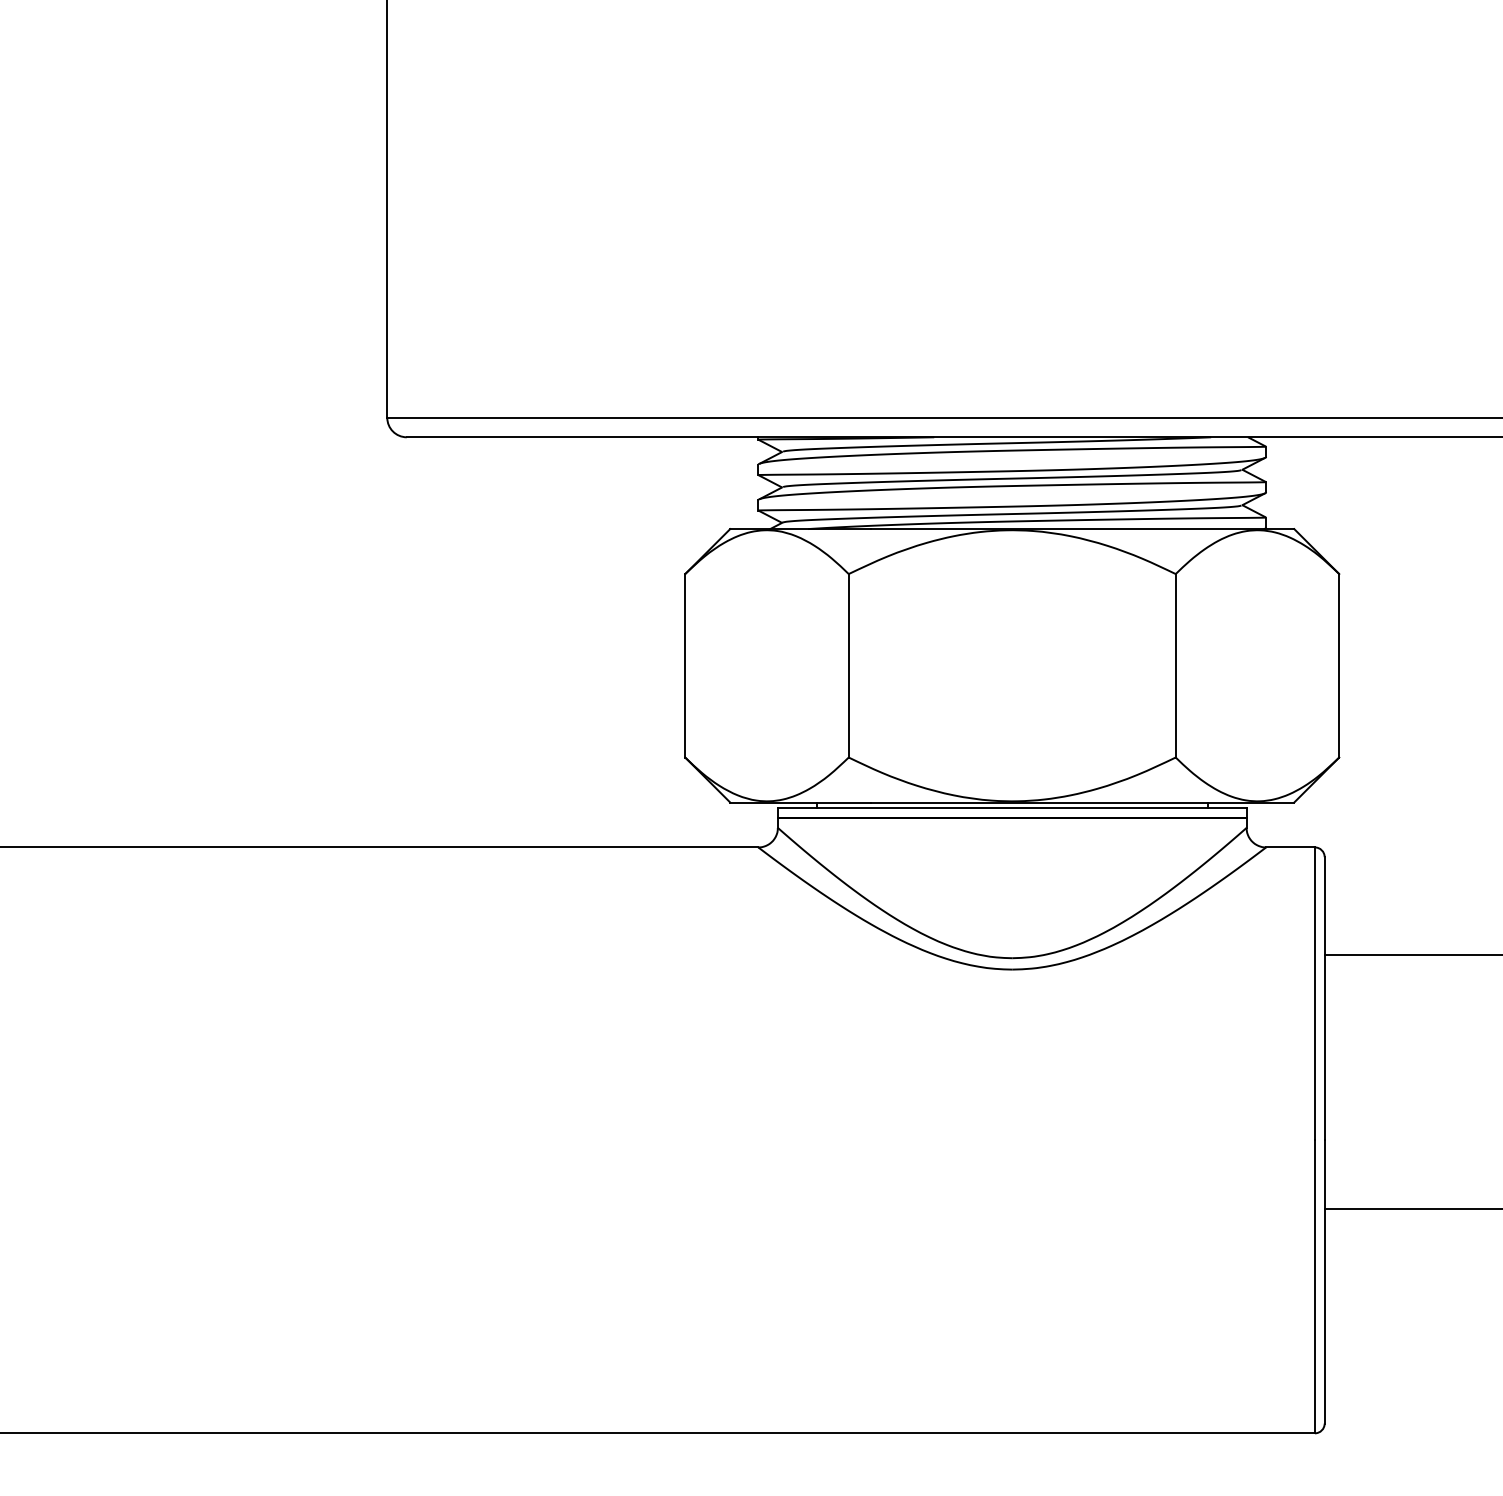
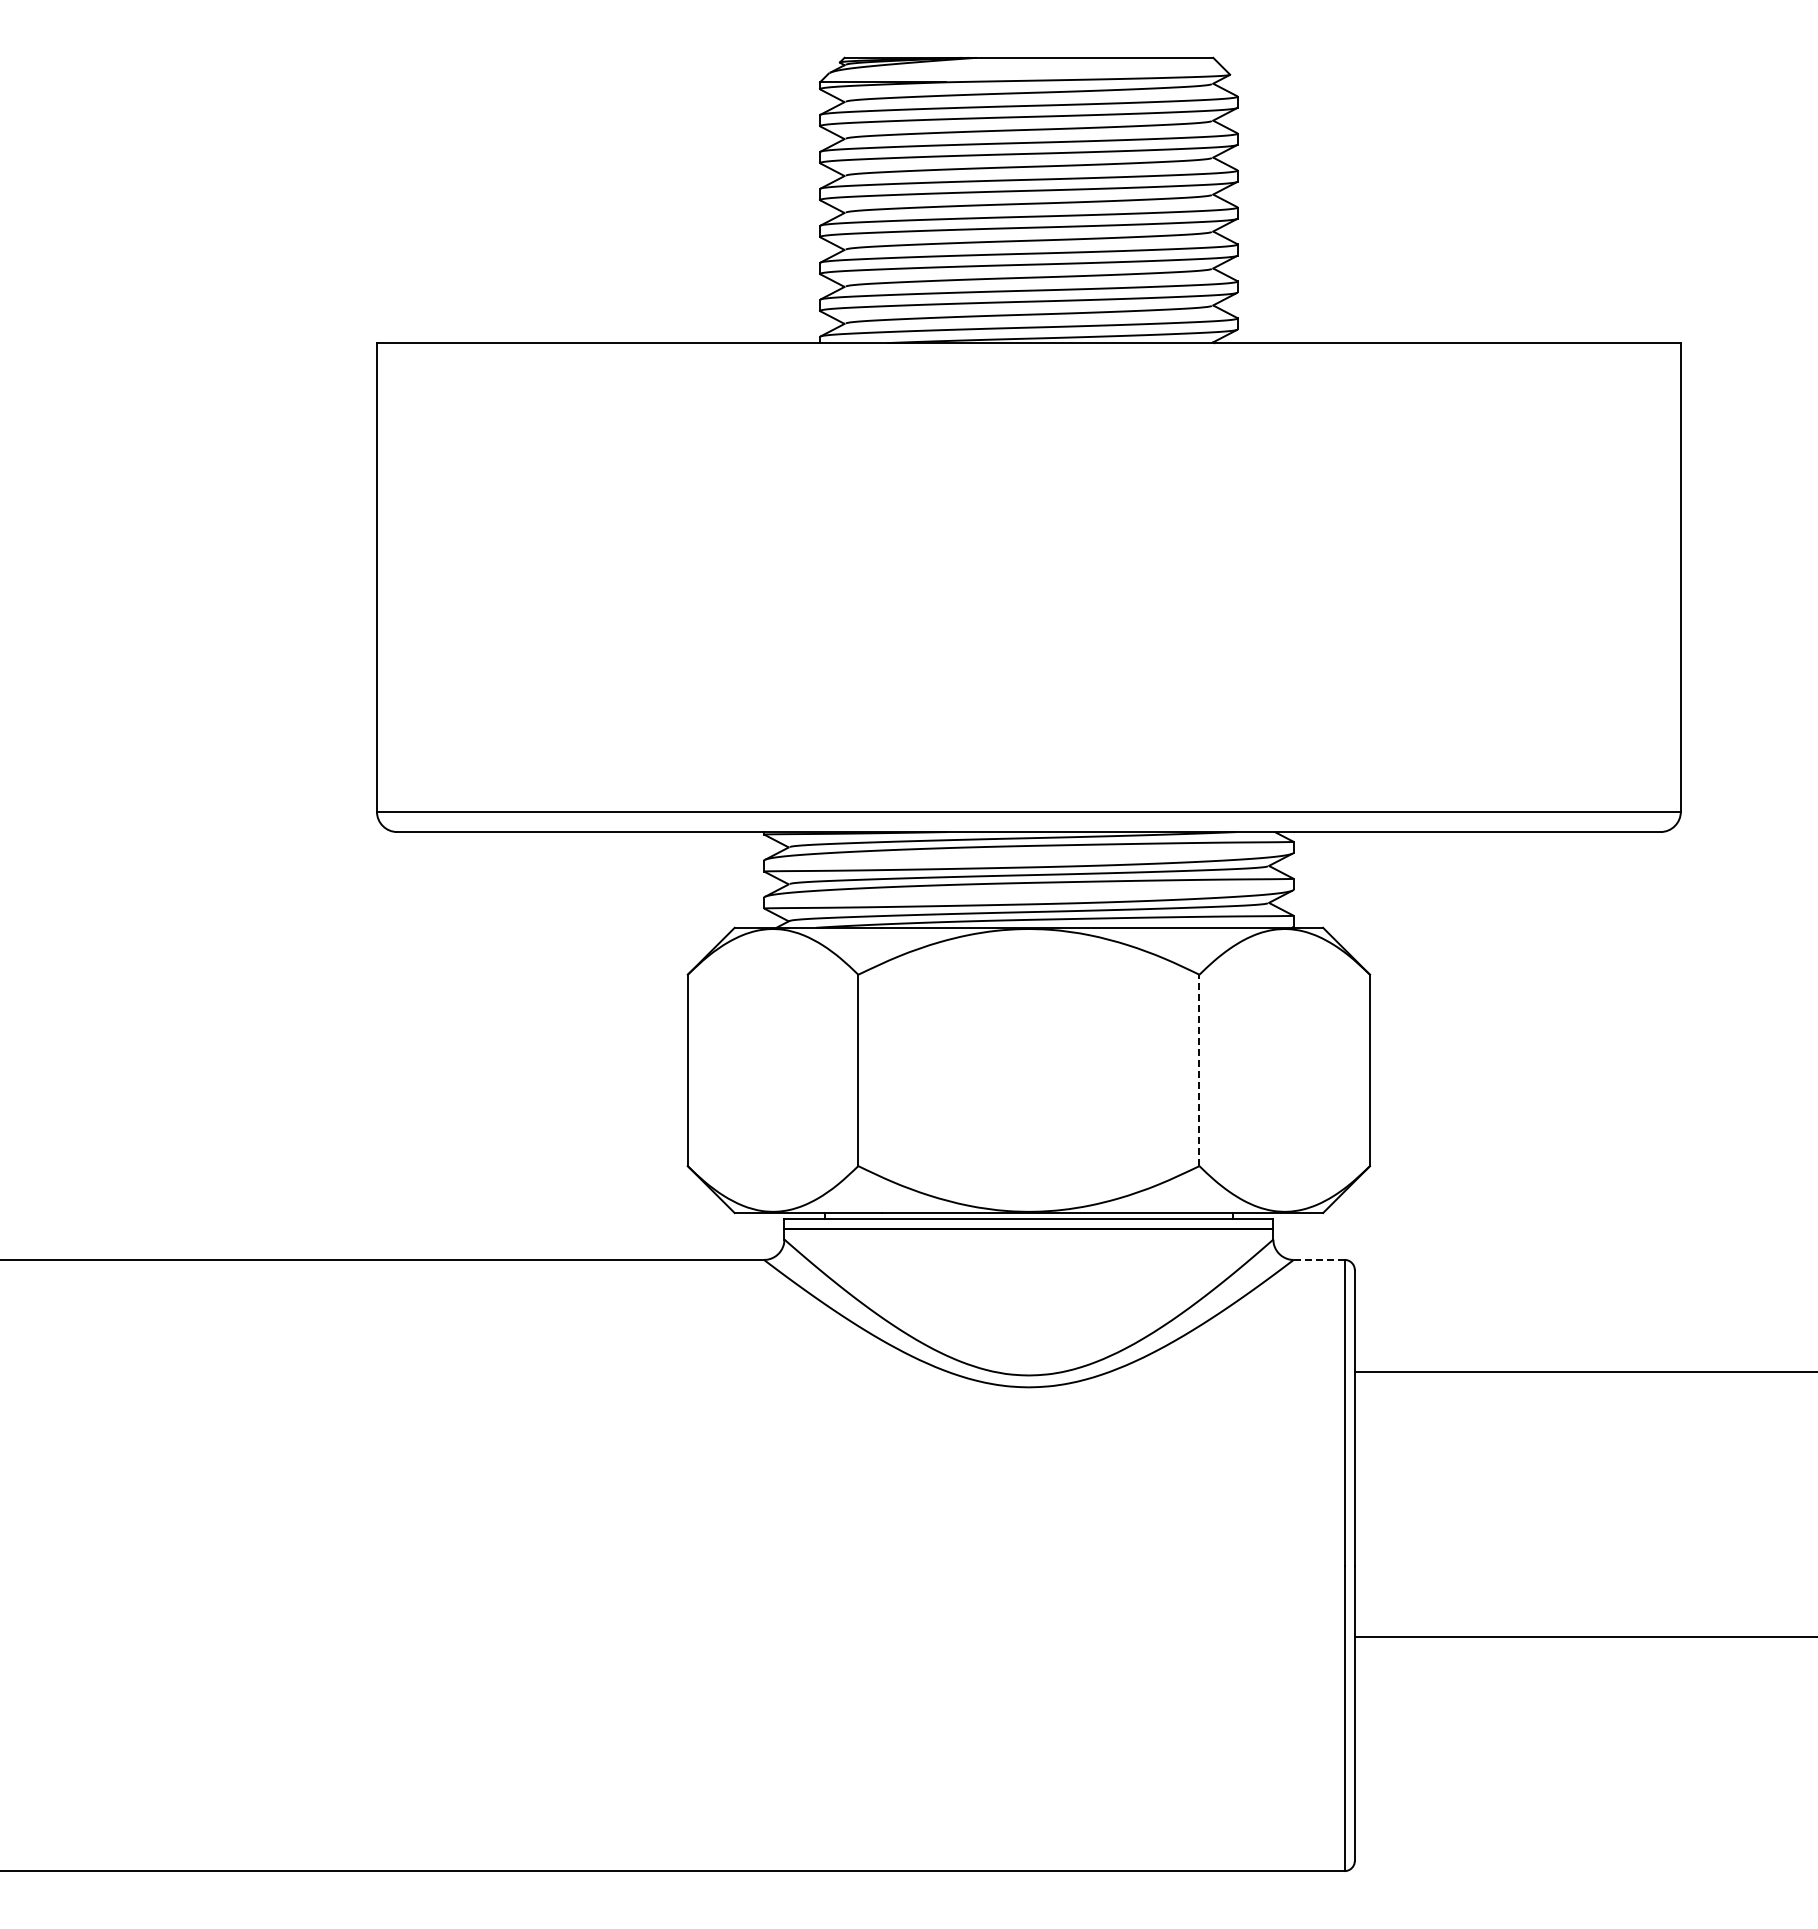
line: (1175, 665) -> (1199, 1070), solid -> dashed
line: (1289, 847) -> (1318, 1259), solid -> dashed

